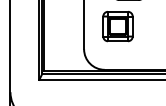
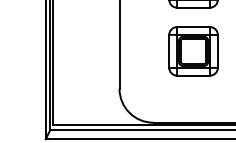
part: (117, 26) -> (192, 51), moved

